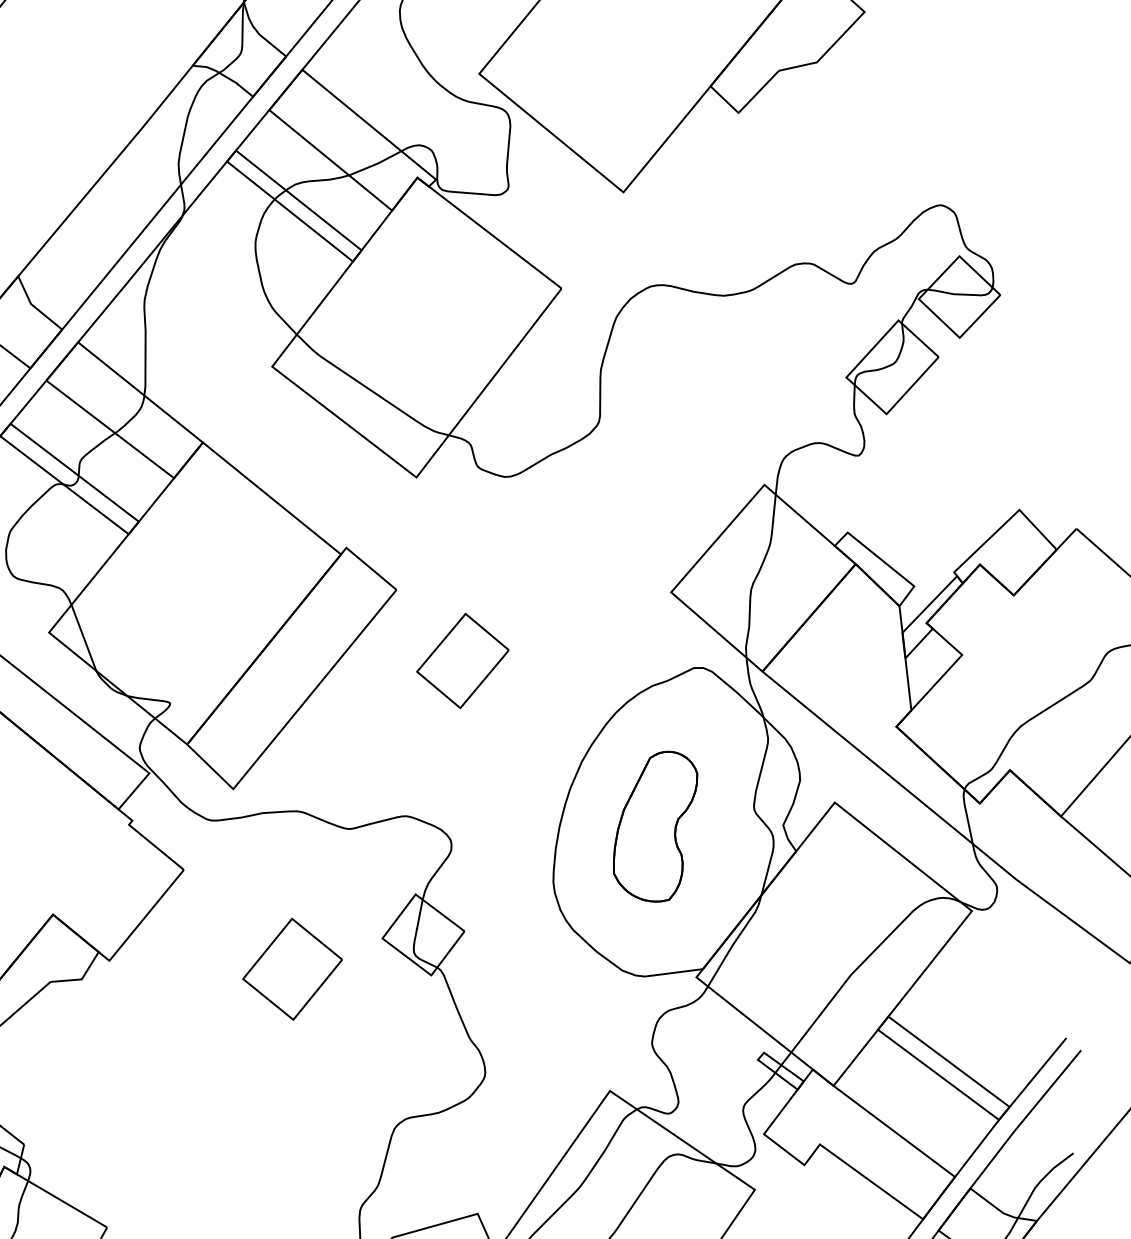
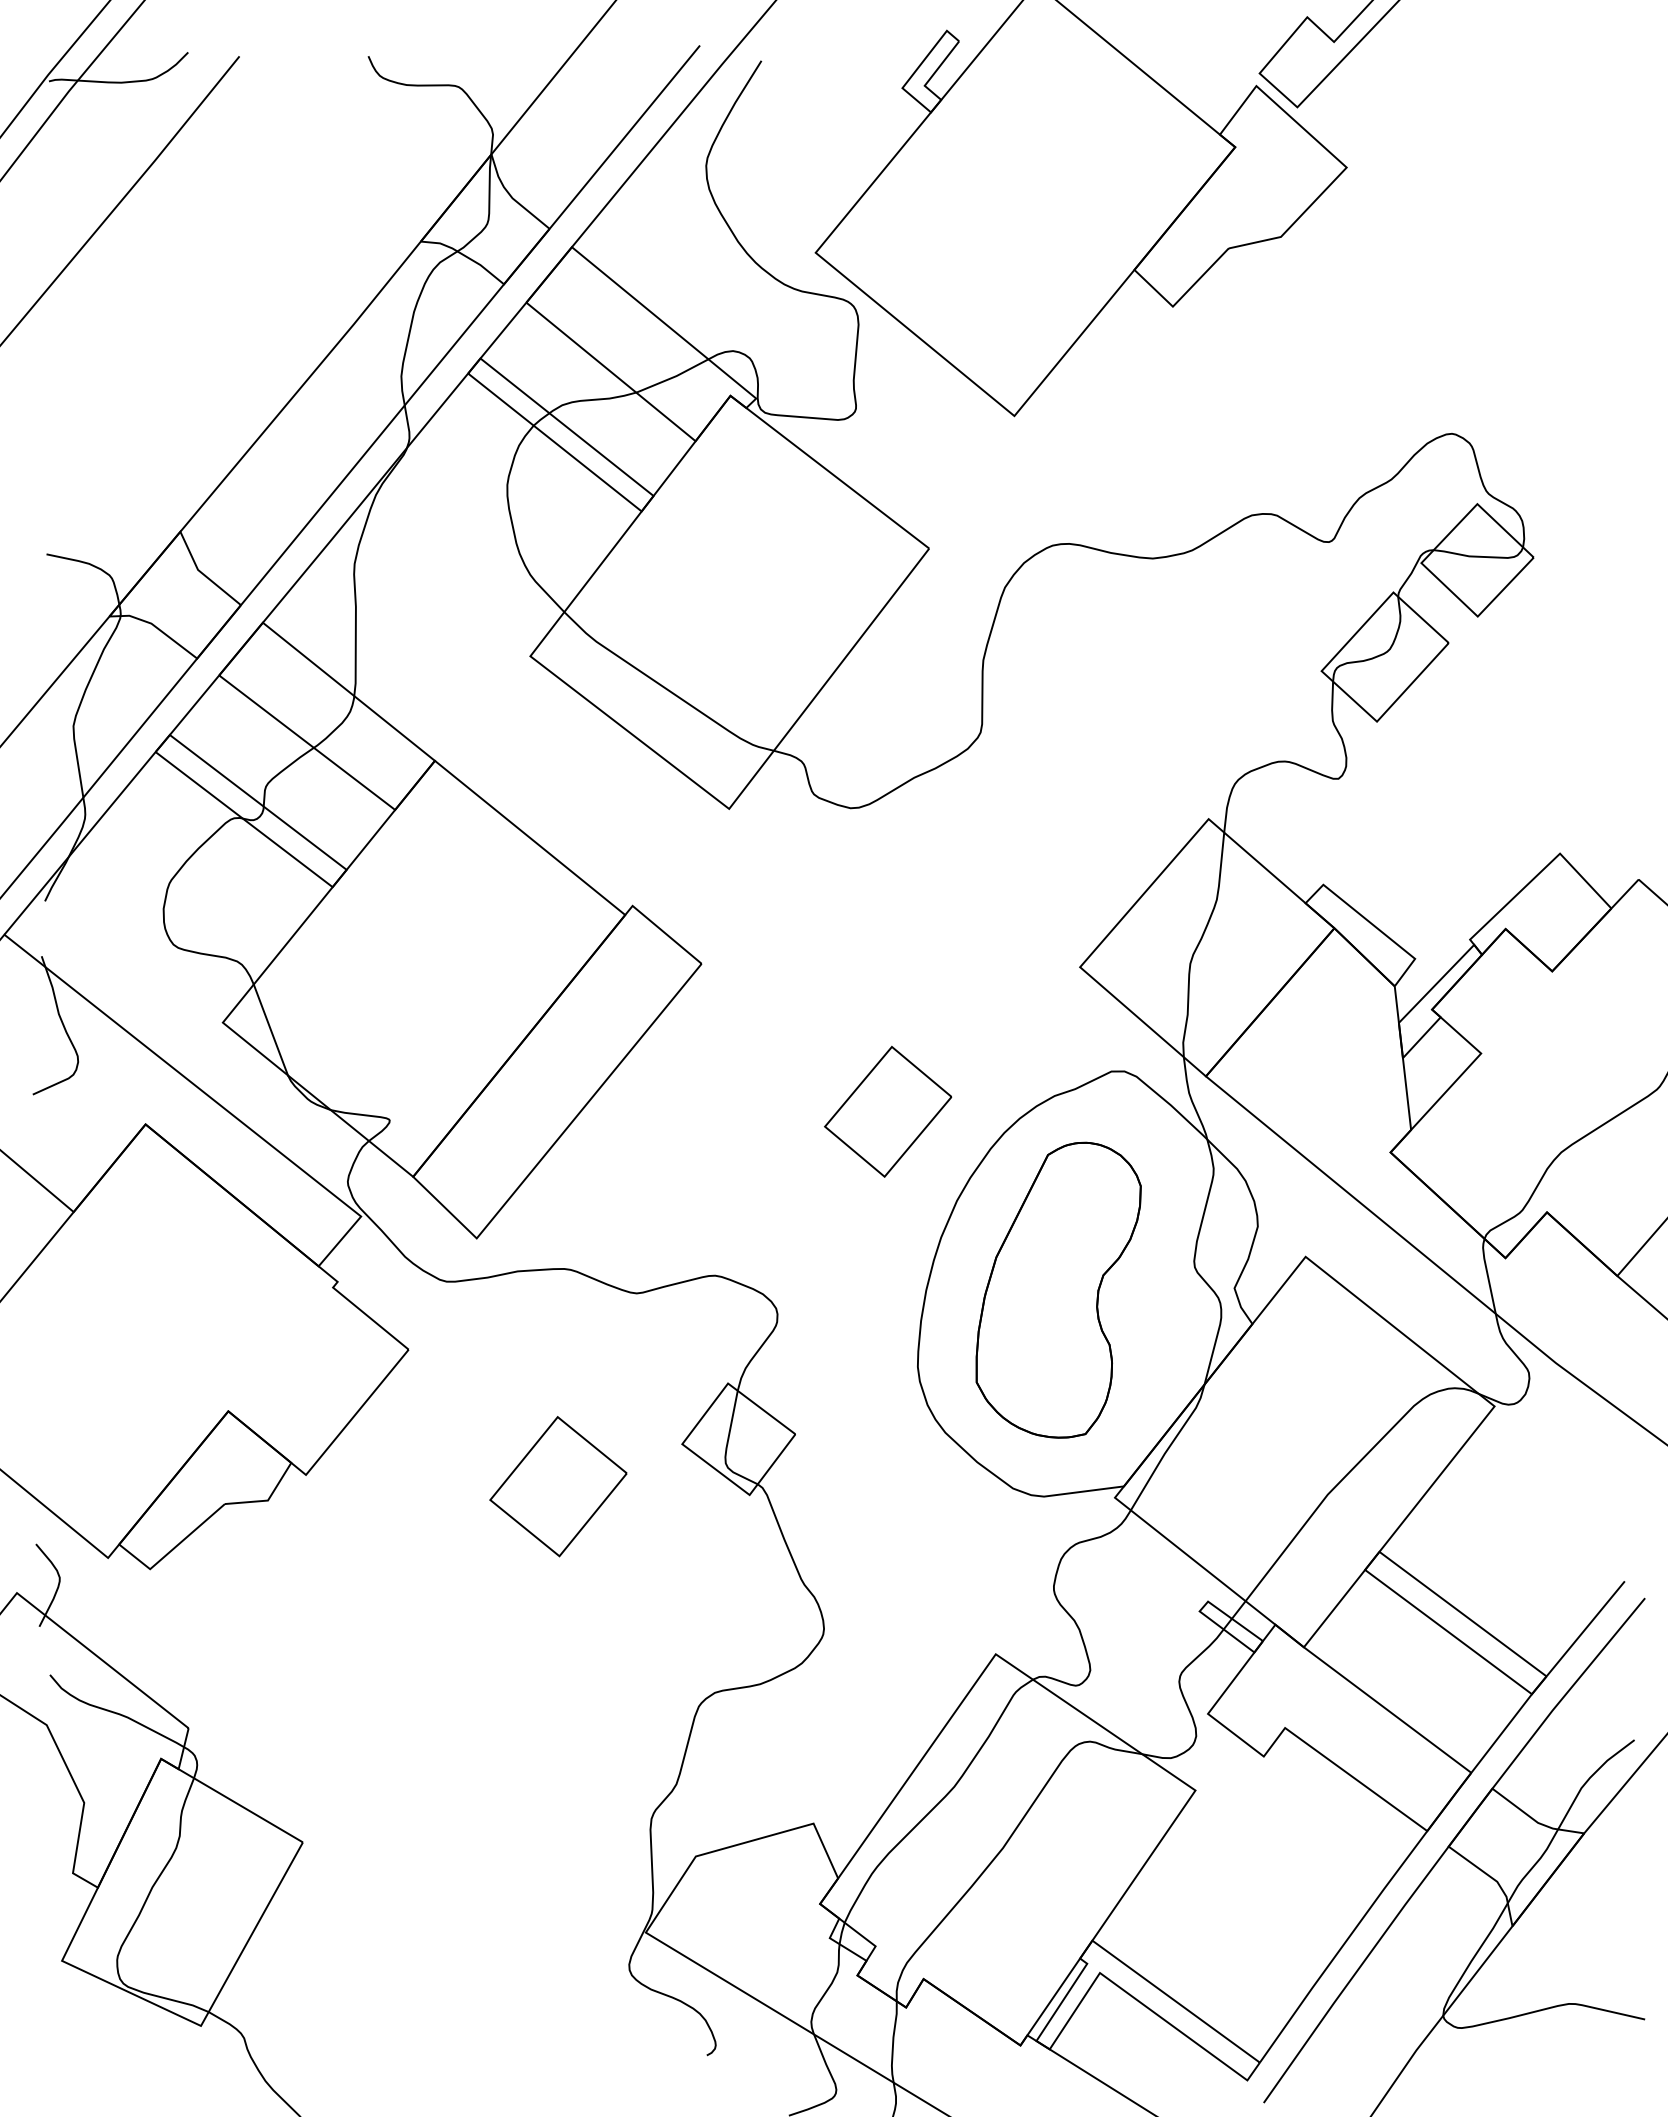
part: (463, 660) -> (888, 1111), moved
part: (655, 826) -> (1058, 1289), size x1.43

